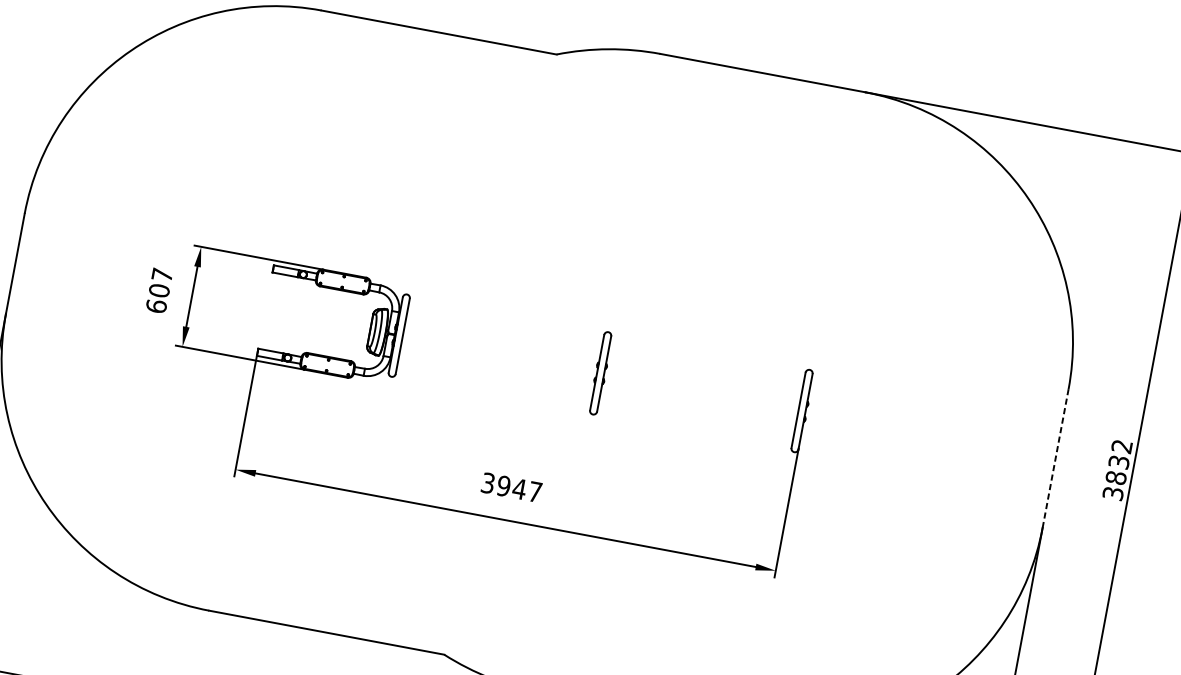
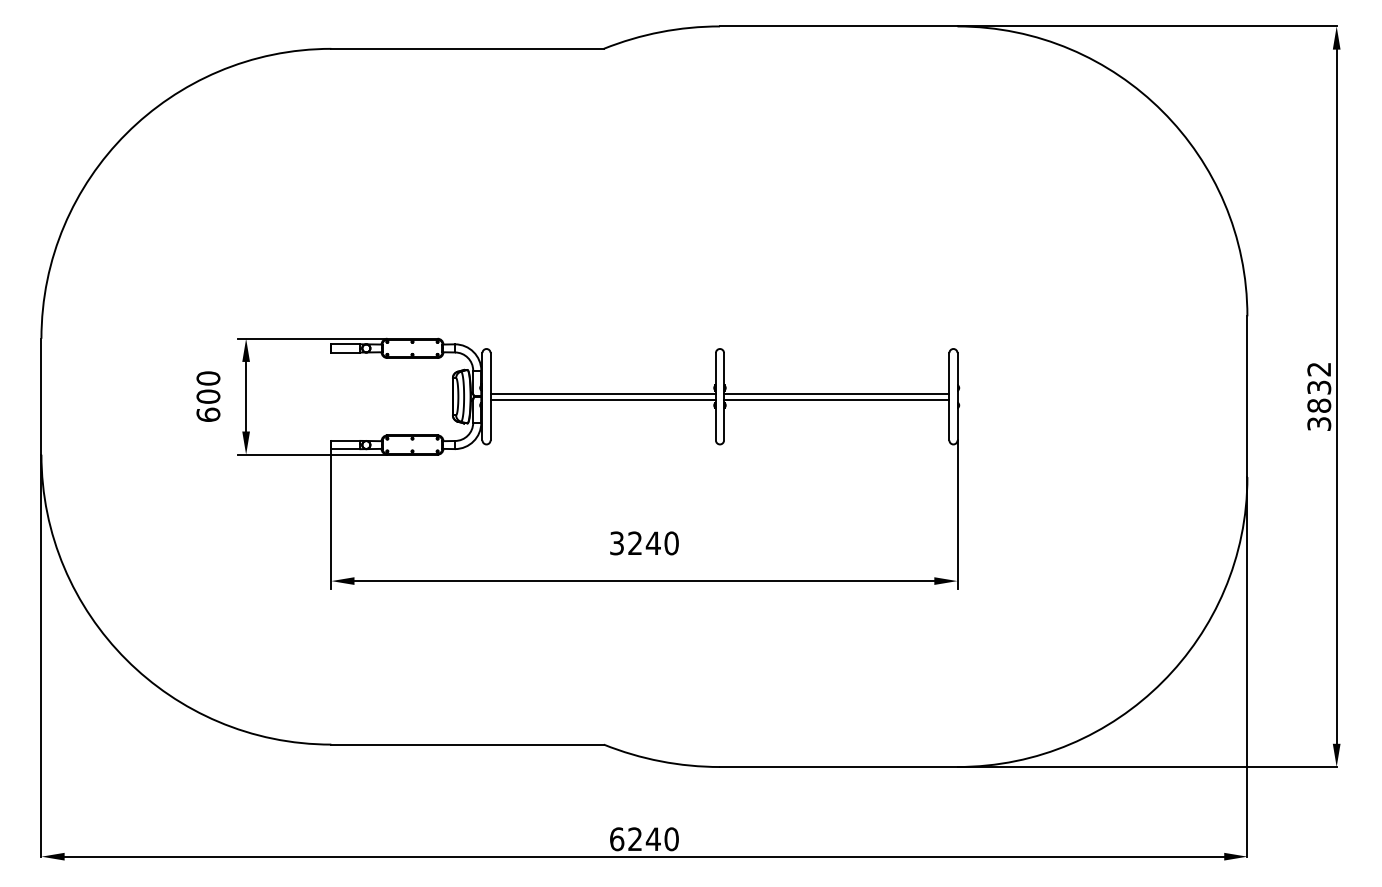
text: (162, 275) -> (208, 378), 607 -> 600
line: (499, 351) -> (602, 393), added
line: (498, 356) -> (602, 399), added
line: (701, 389) -> (836, 393), added
line: (700, 394) -> (836, 399), added
line: (1055, 459) -> (1247, 397), dashed -> solid
text: (519, 489) -> (653, 543), 3947 -> 3240

